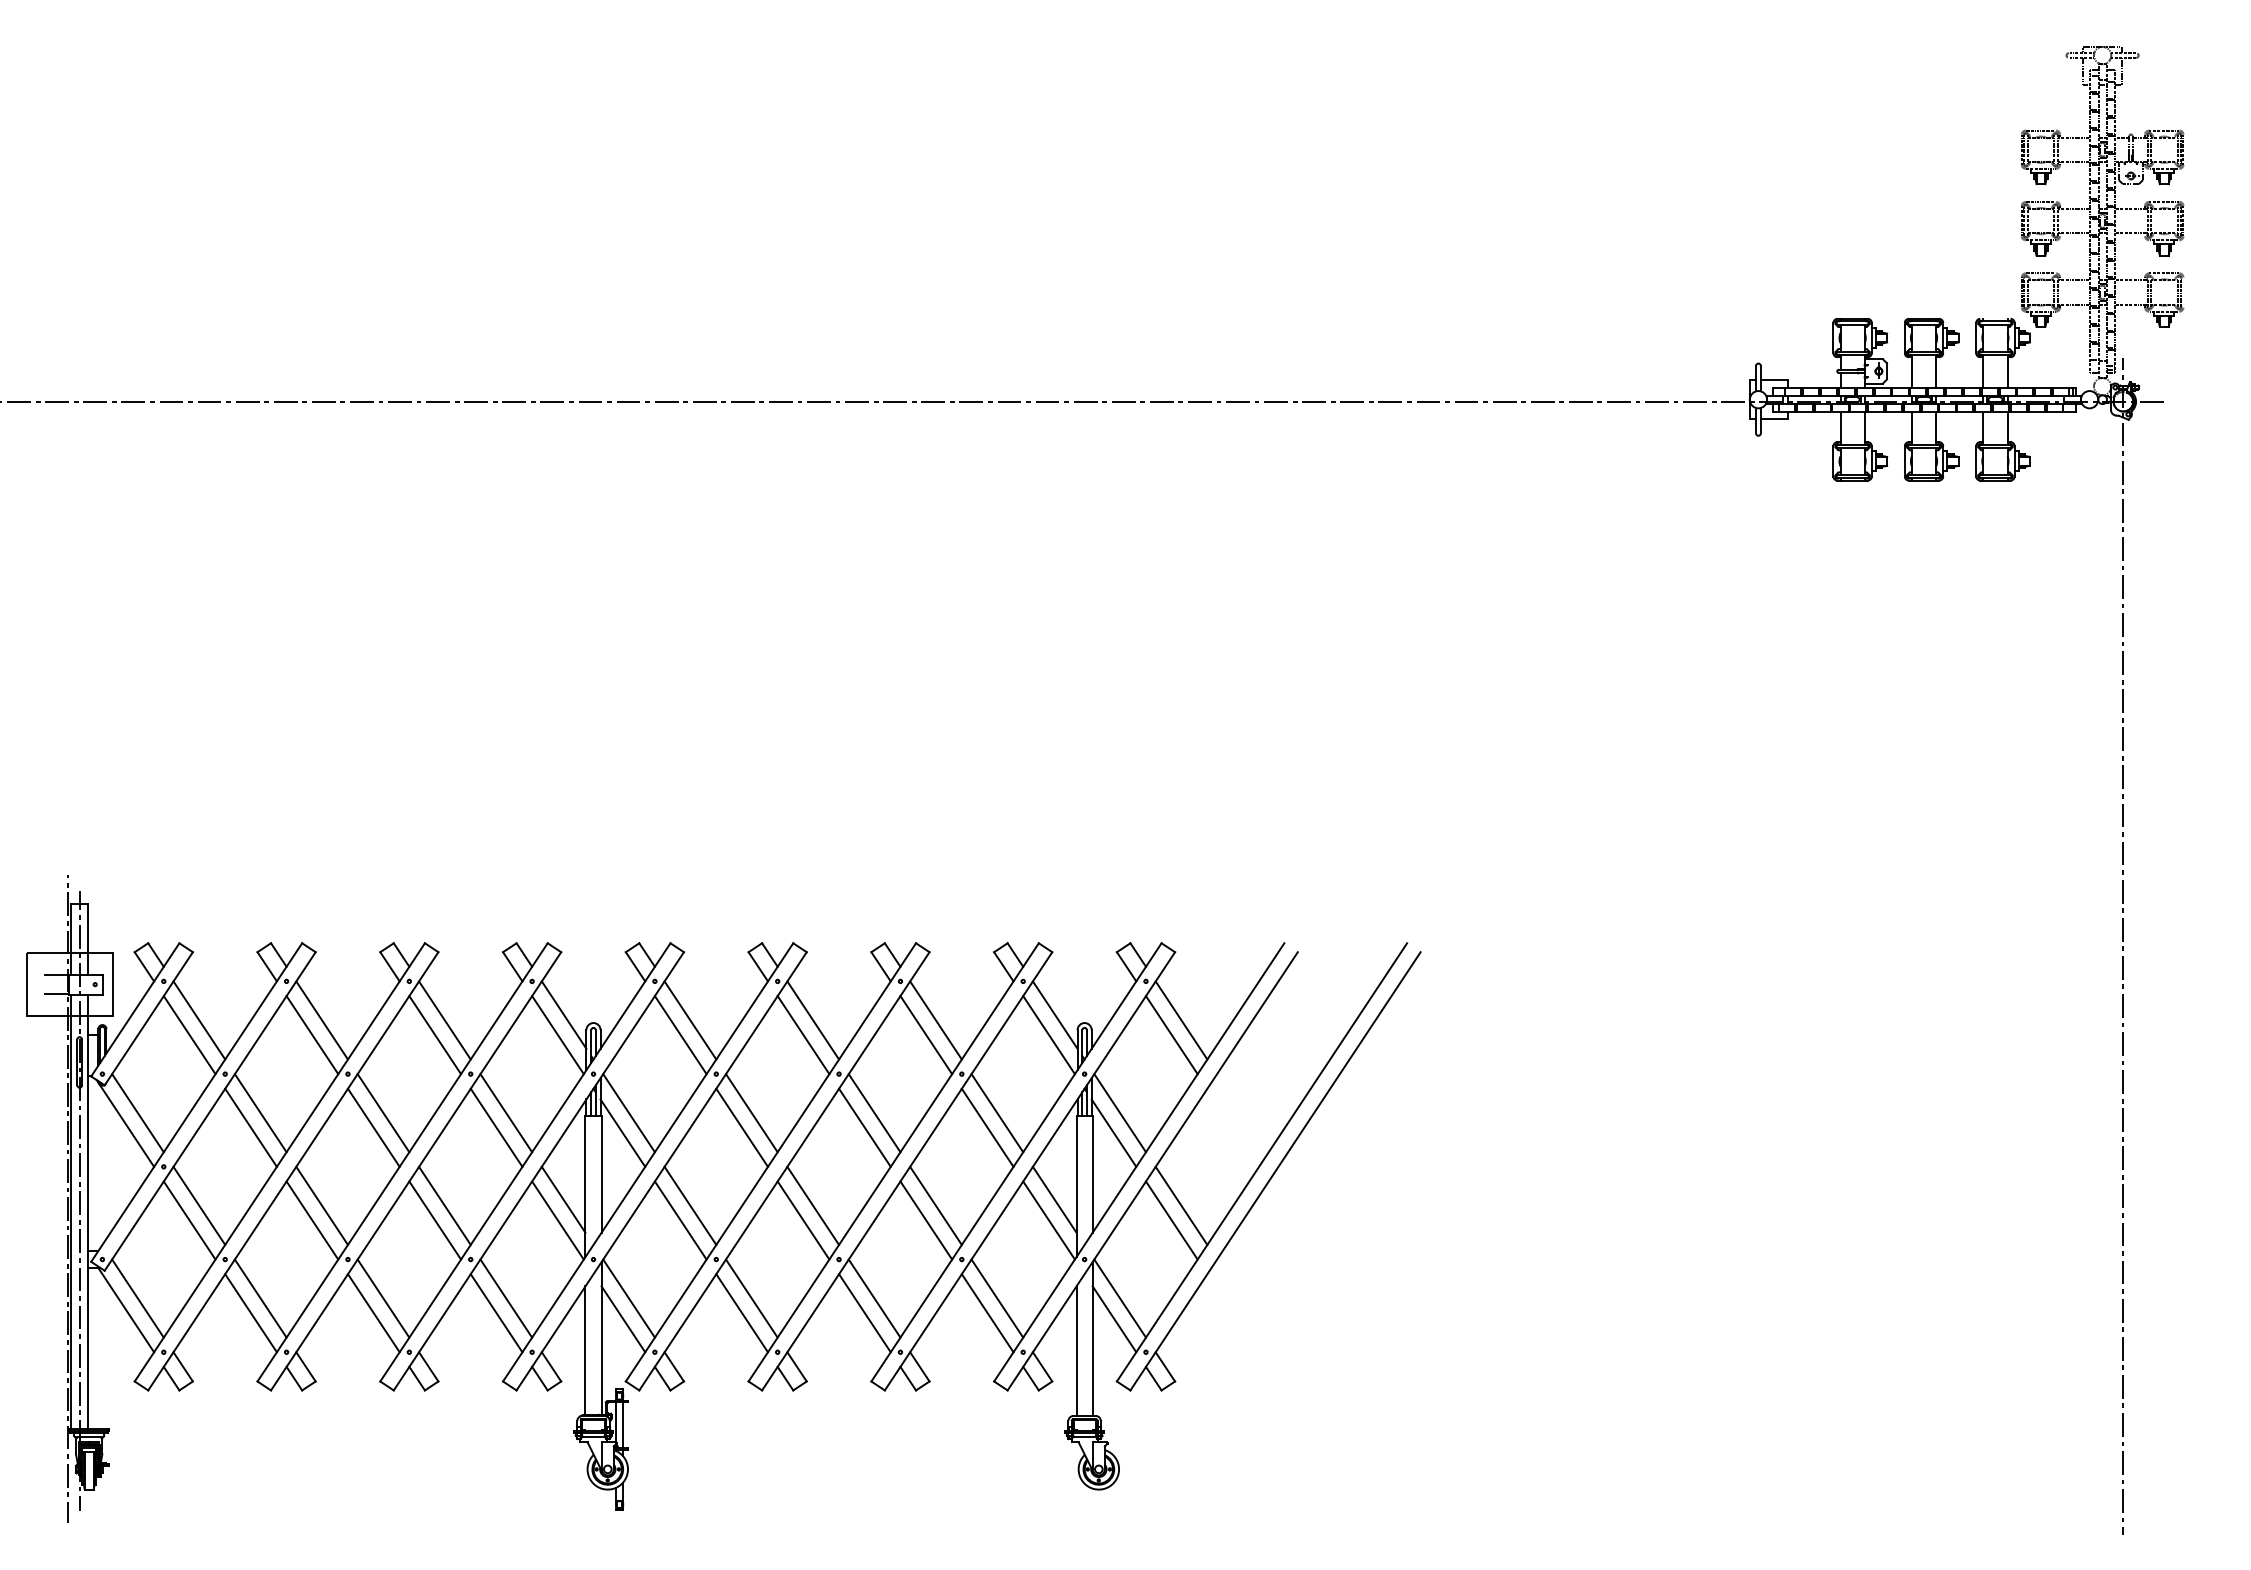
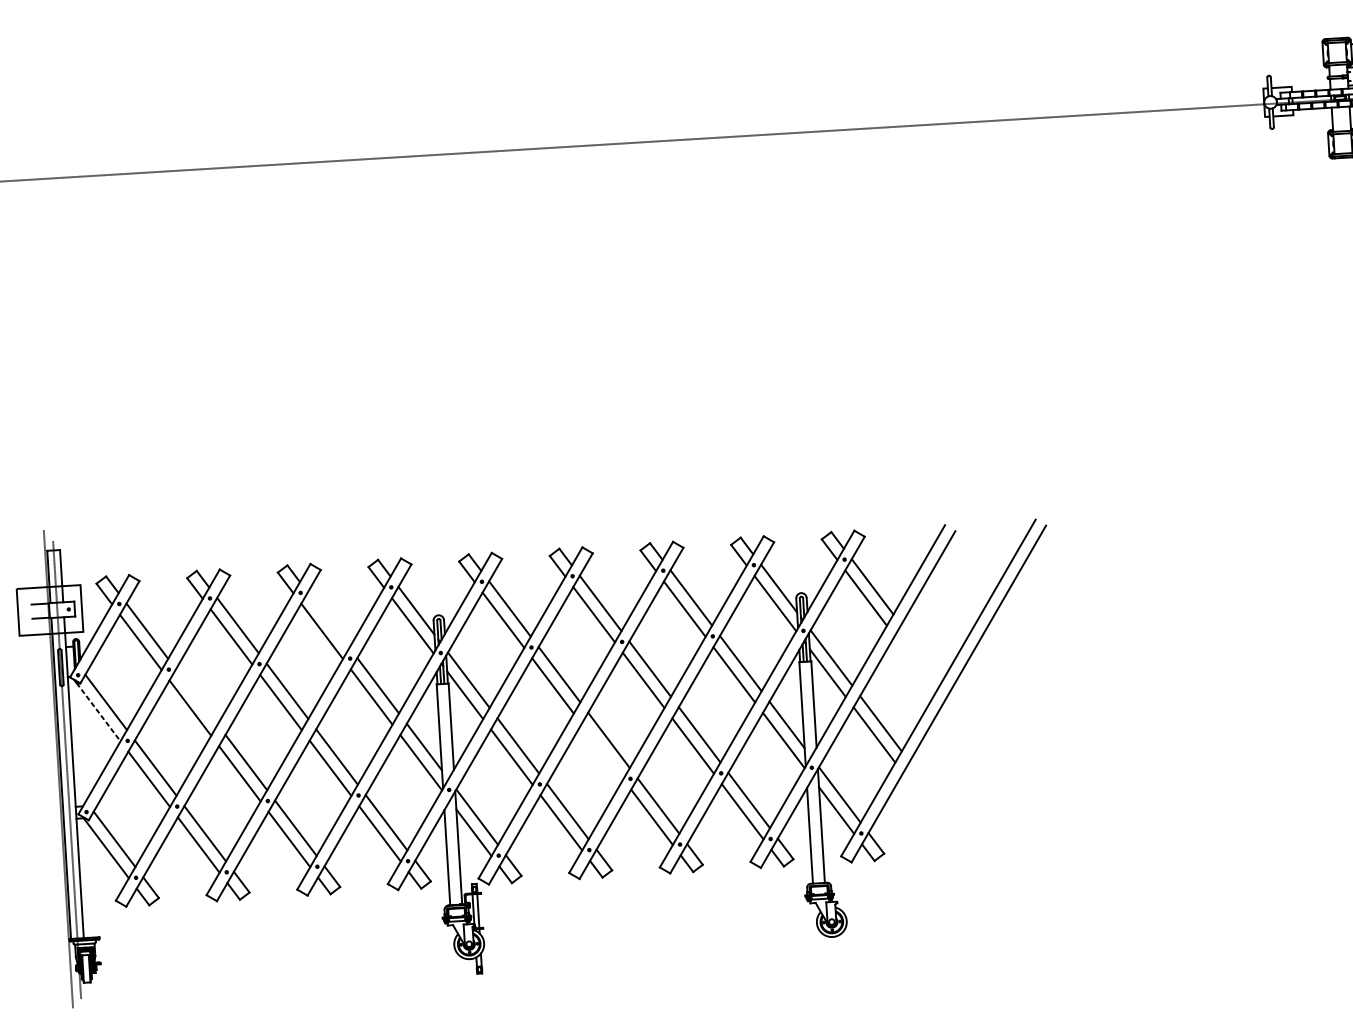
line: (444, 1020) -> (328, 620), removed
line: (260, 1113) -> (196, 697), removed
line: (127, 1126) -> (99, 712), solid -> dashed
line: (803, 1220) -> (602, 751), removed

